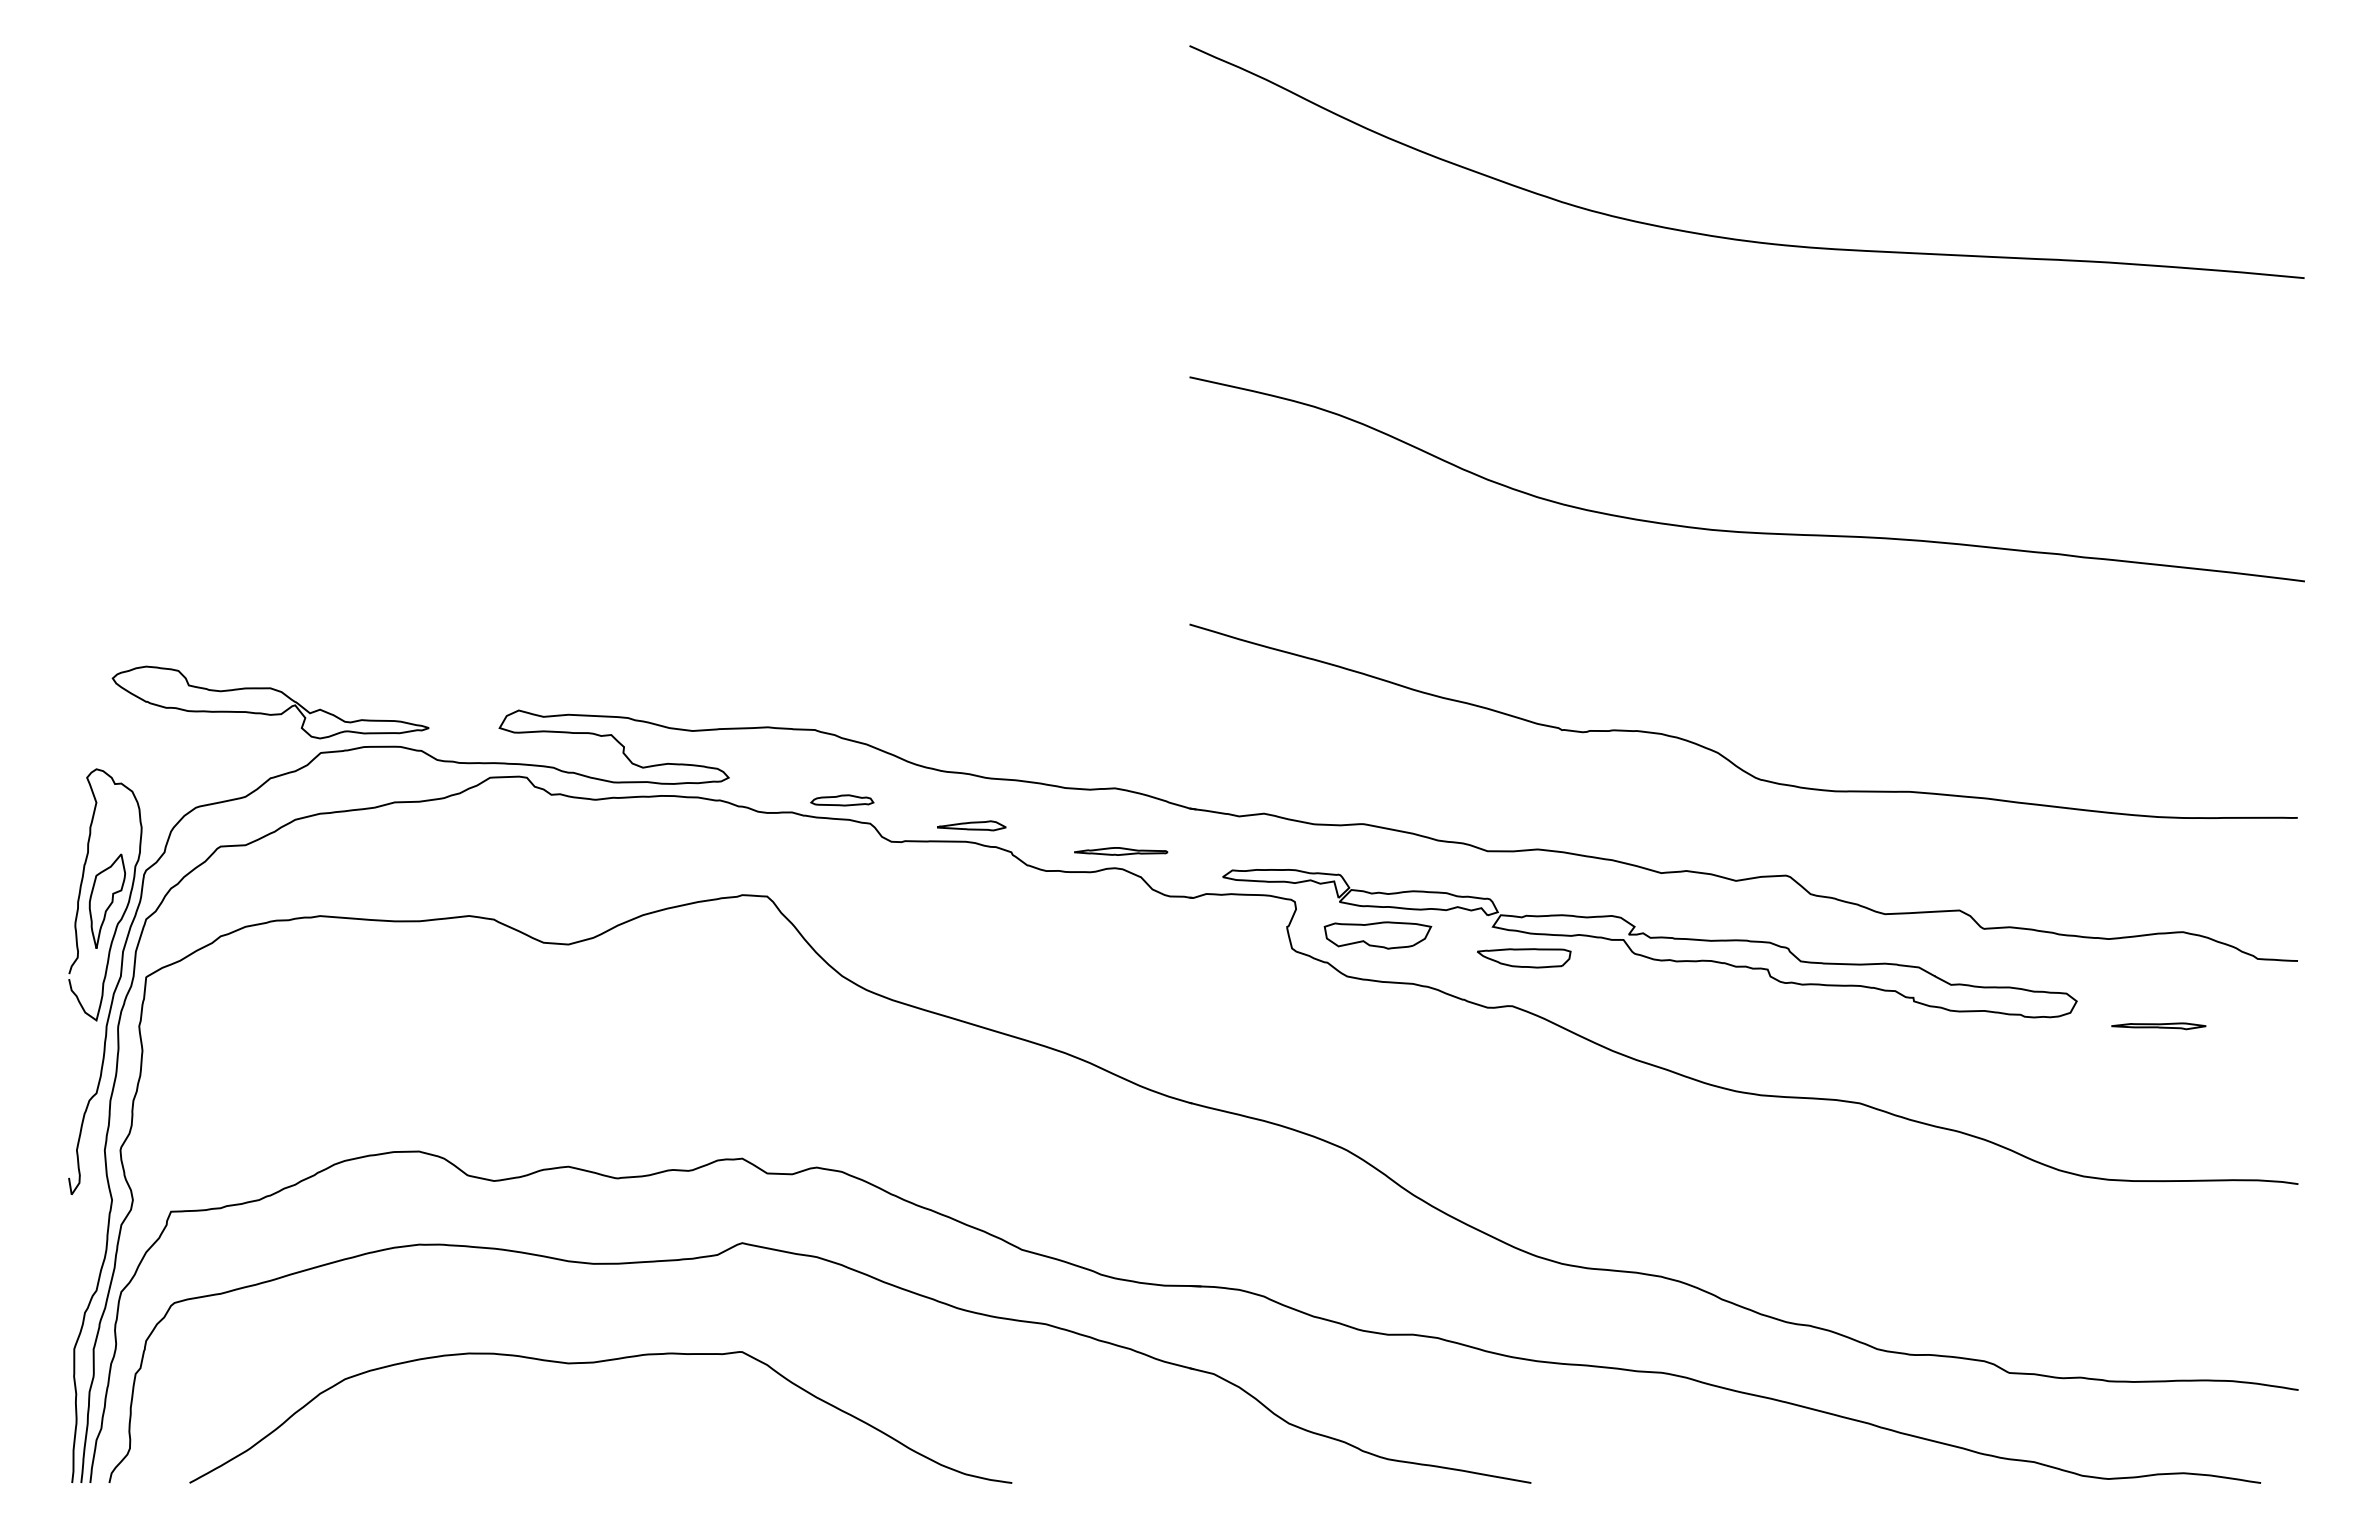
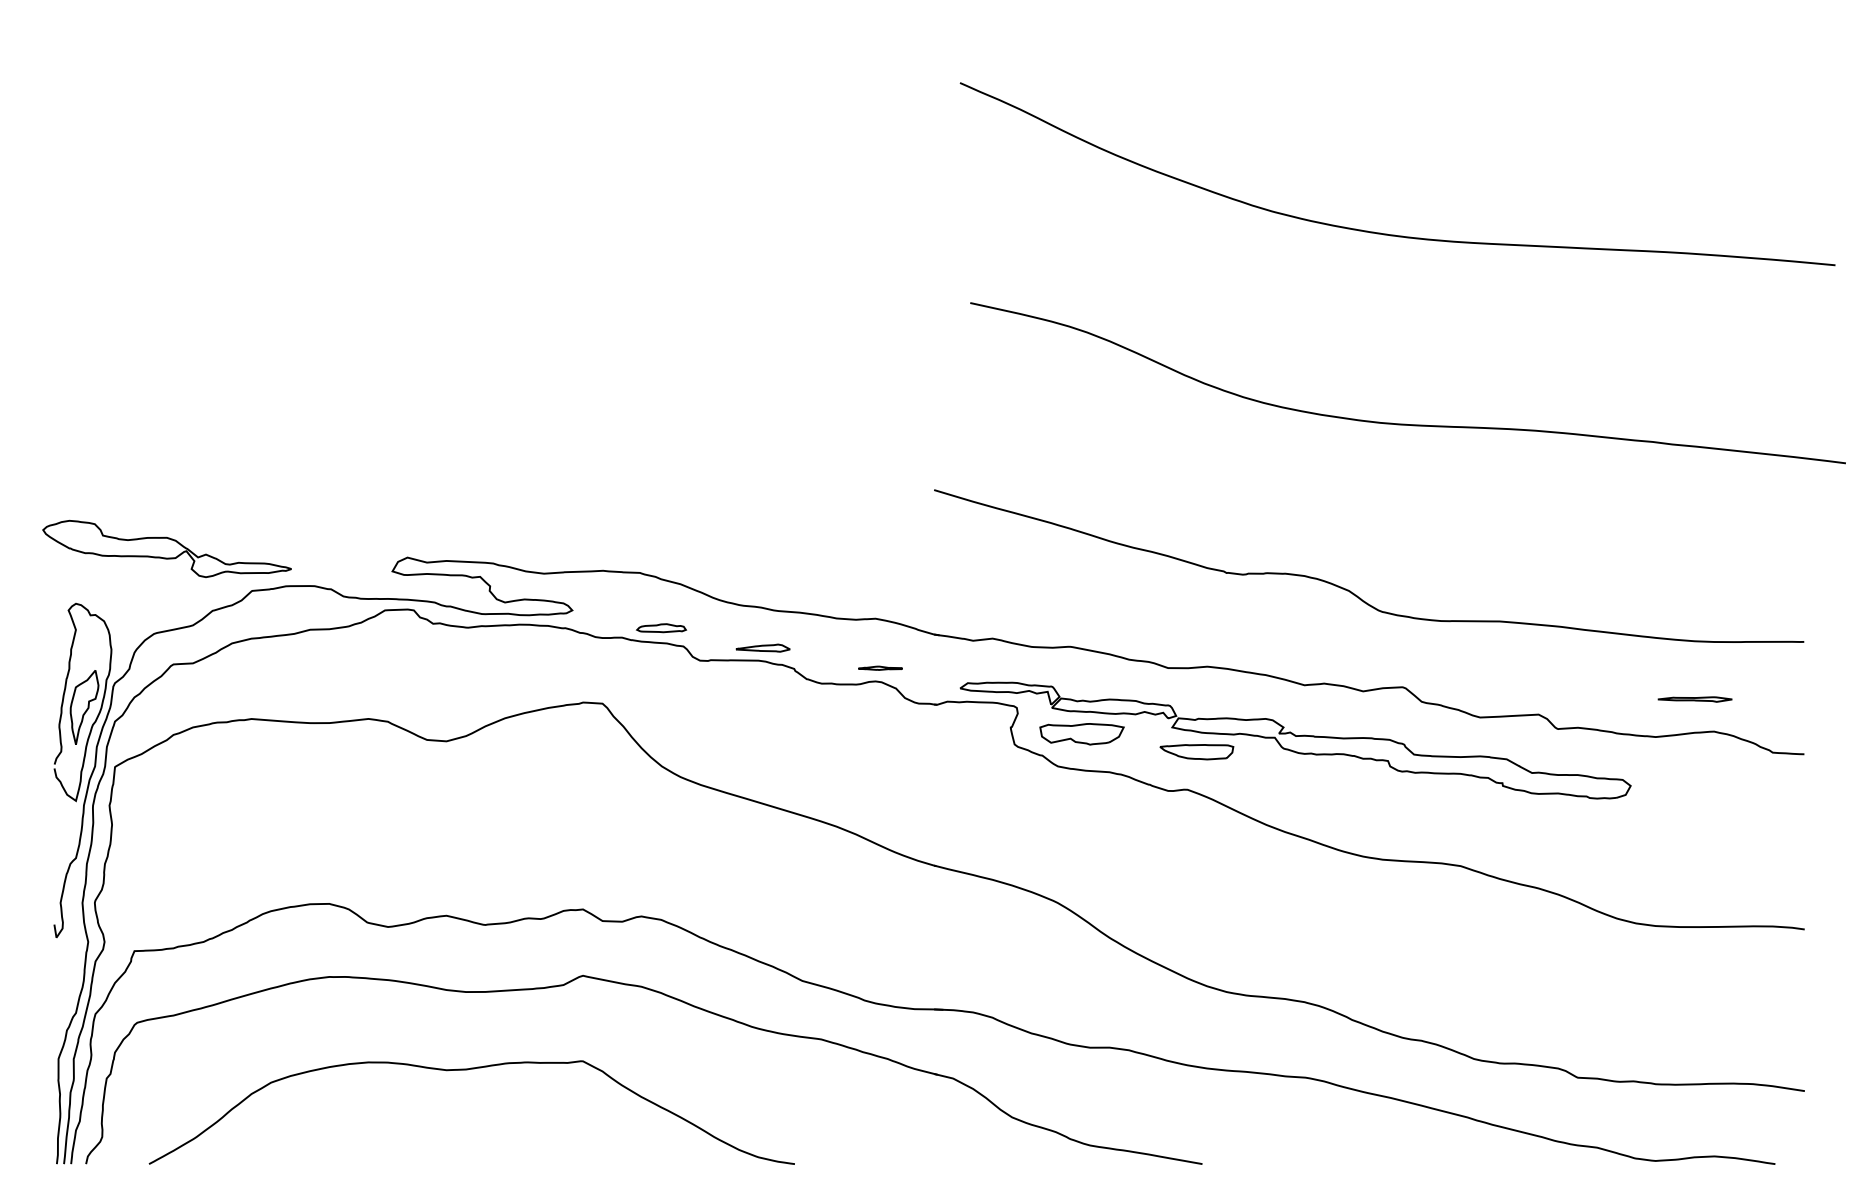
curve: (1737, 238) -> (1390, 234), moved
curve: (1746, 531) -> (1407, 424), moved
part: (270, 702) -> (167, 548), moved
part: (1121, 851) -> (880, 668), size x0.6
part: (2158, 1026) -> (1694, 699), moved

